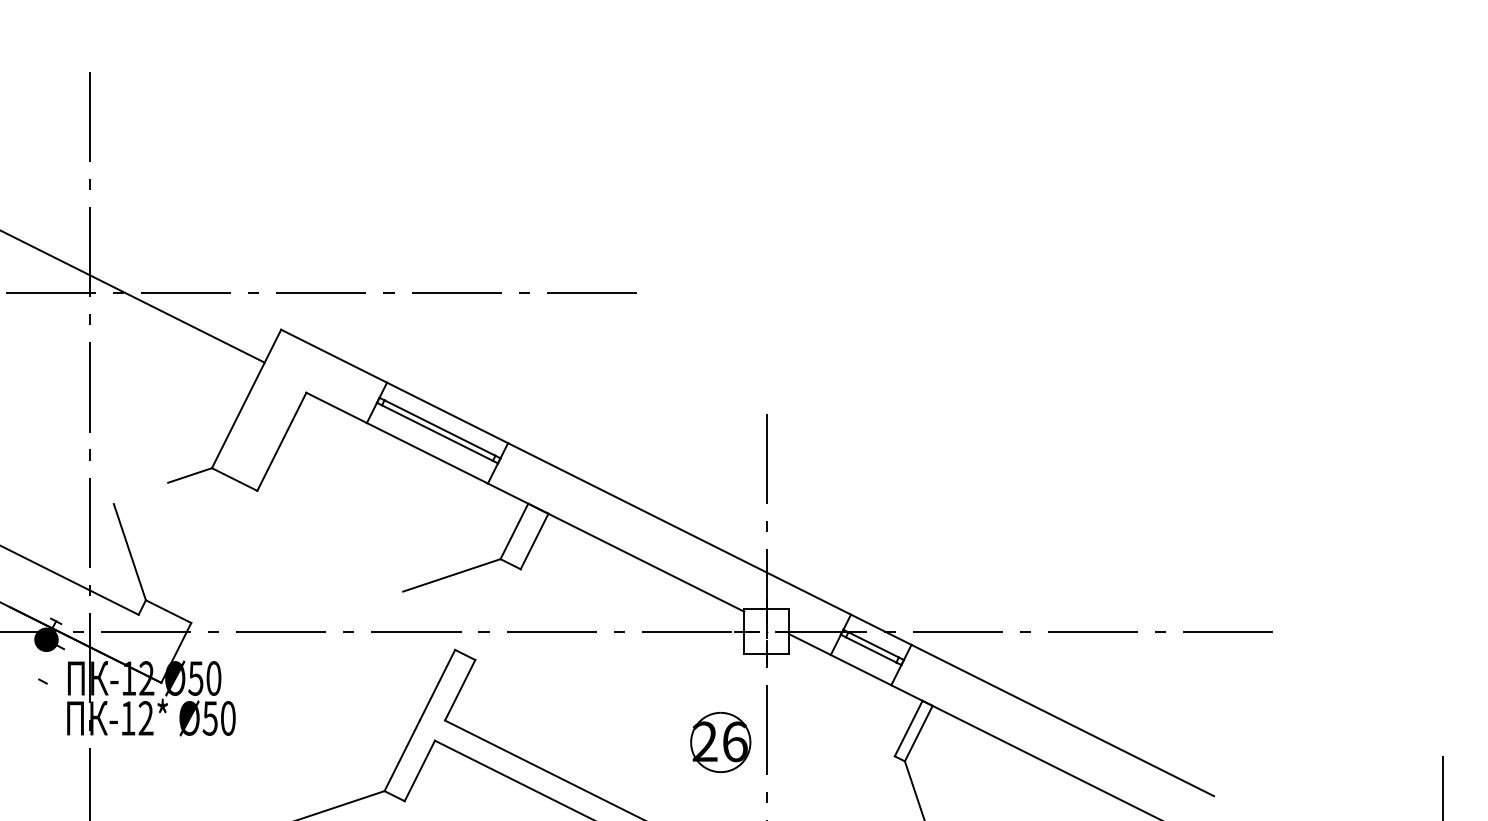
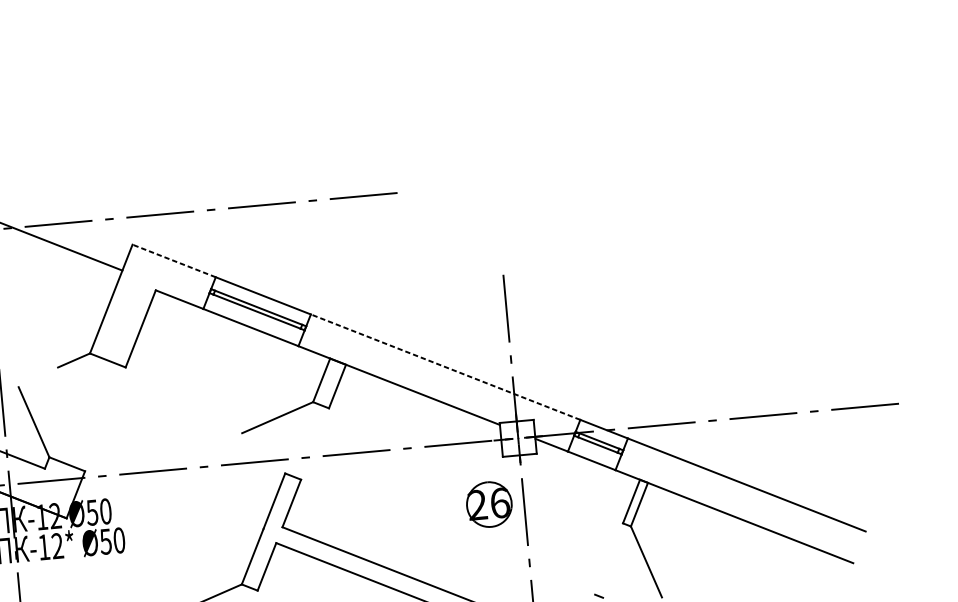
line: (333, 355) -> (173, 260), solid -> dashed
line: (679, 528) -> (445, 366), solid -> dashed
part: (720, 742) -> (489, 504), moved

